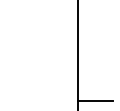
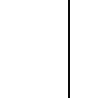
line: (94, 100) -> (83, 88), removed

